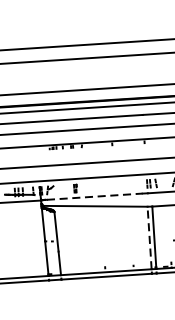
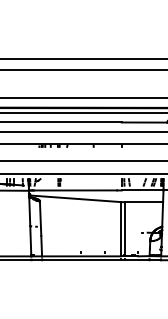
line: (94, 196) -> (75, 190), dashed -> solid
line: (149, 237) -> (120, 228), dashed -> solid

